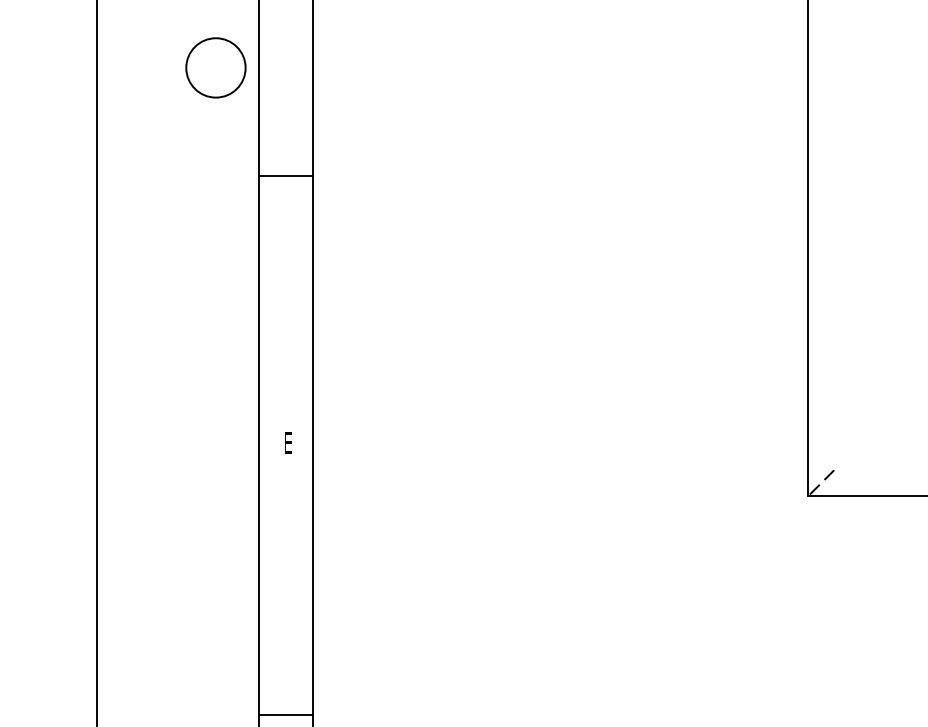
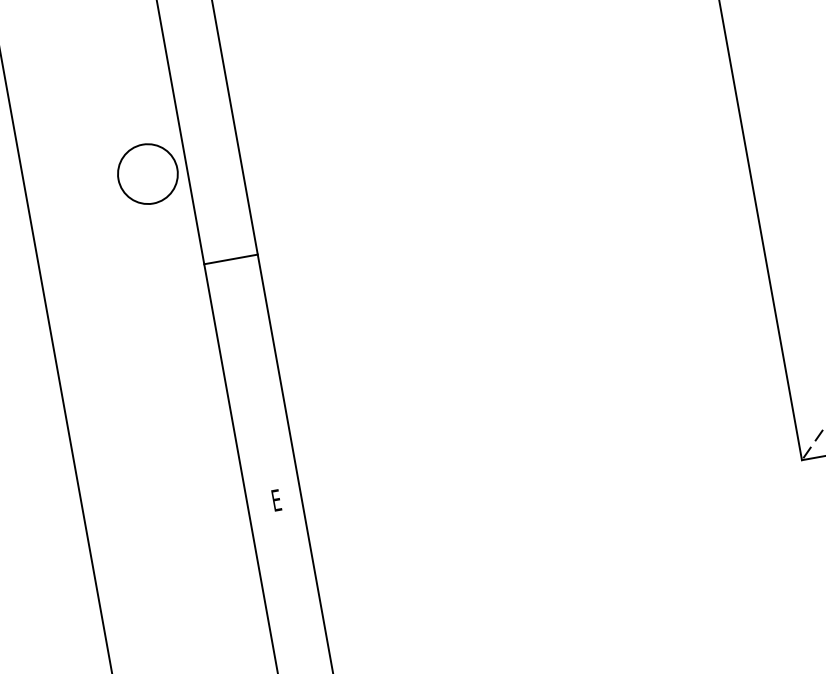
circle: (215, 67) -> (147, 173), moved
line: (286, 175) -> (231, 259), moved

